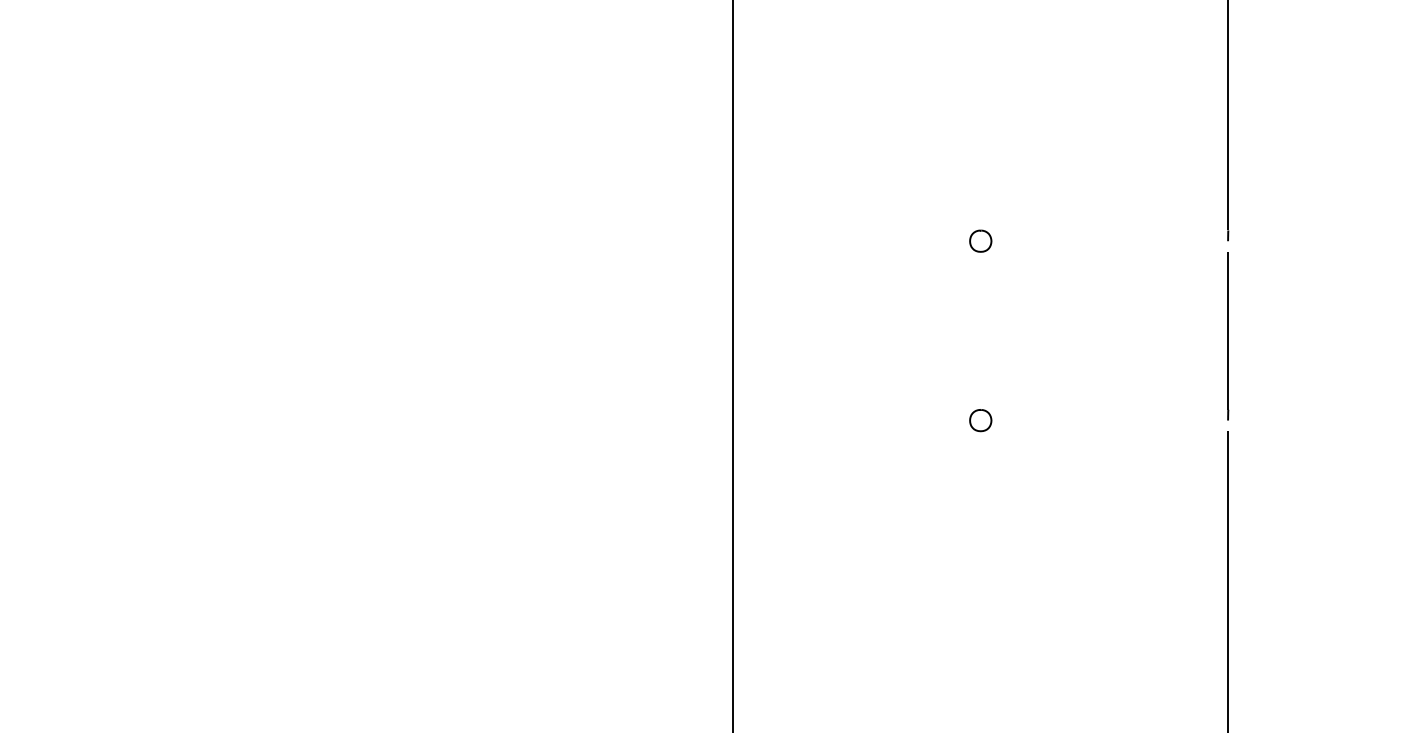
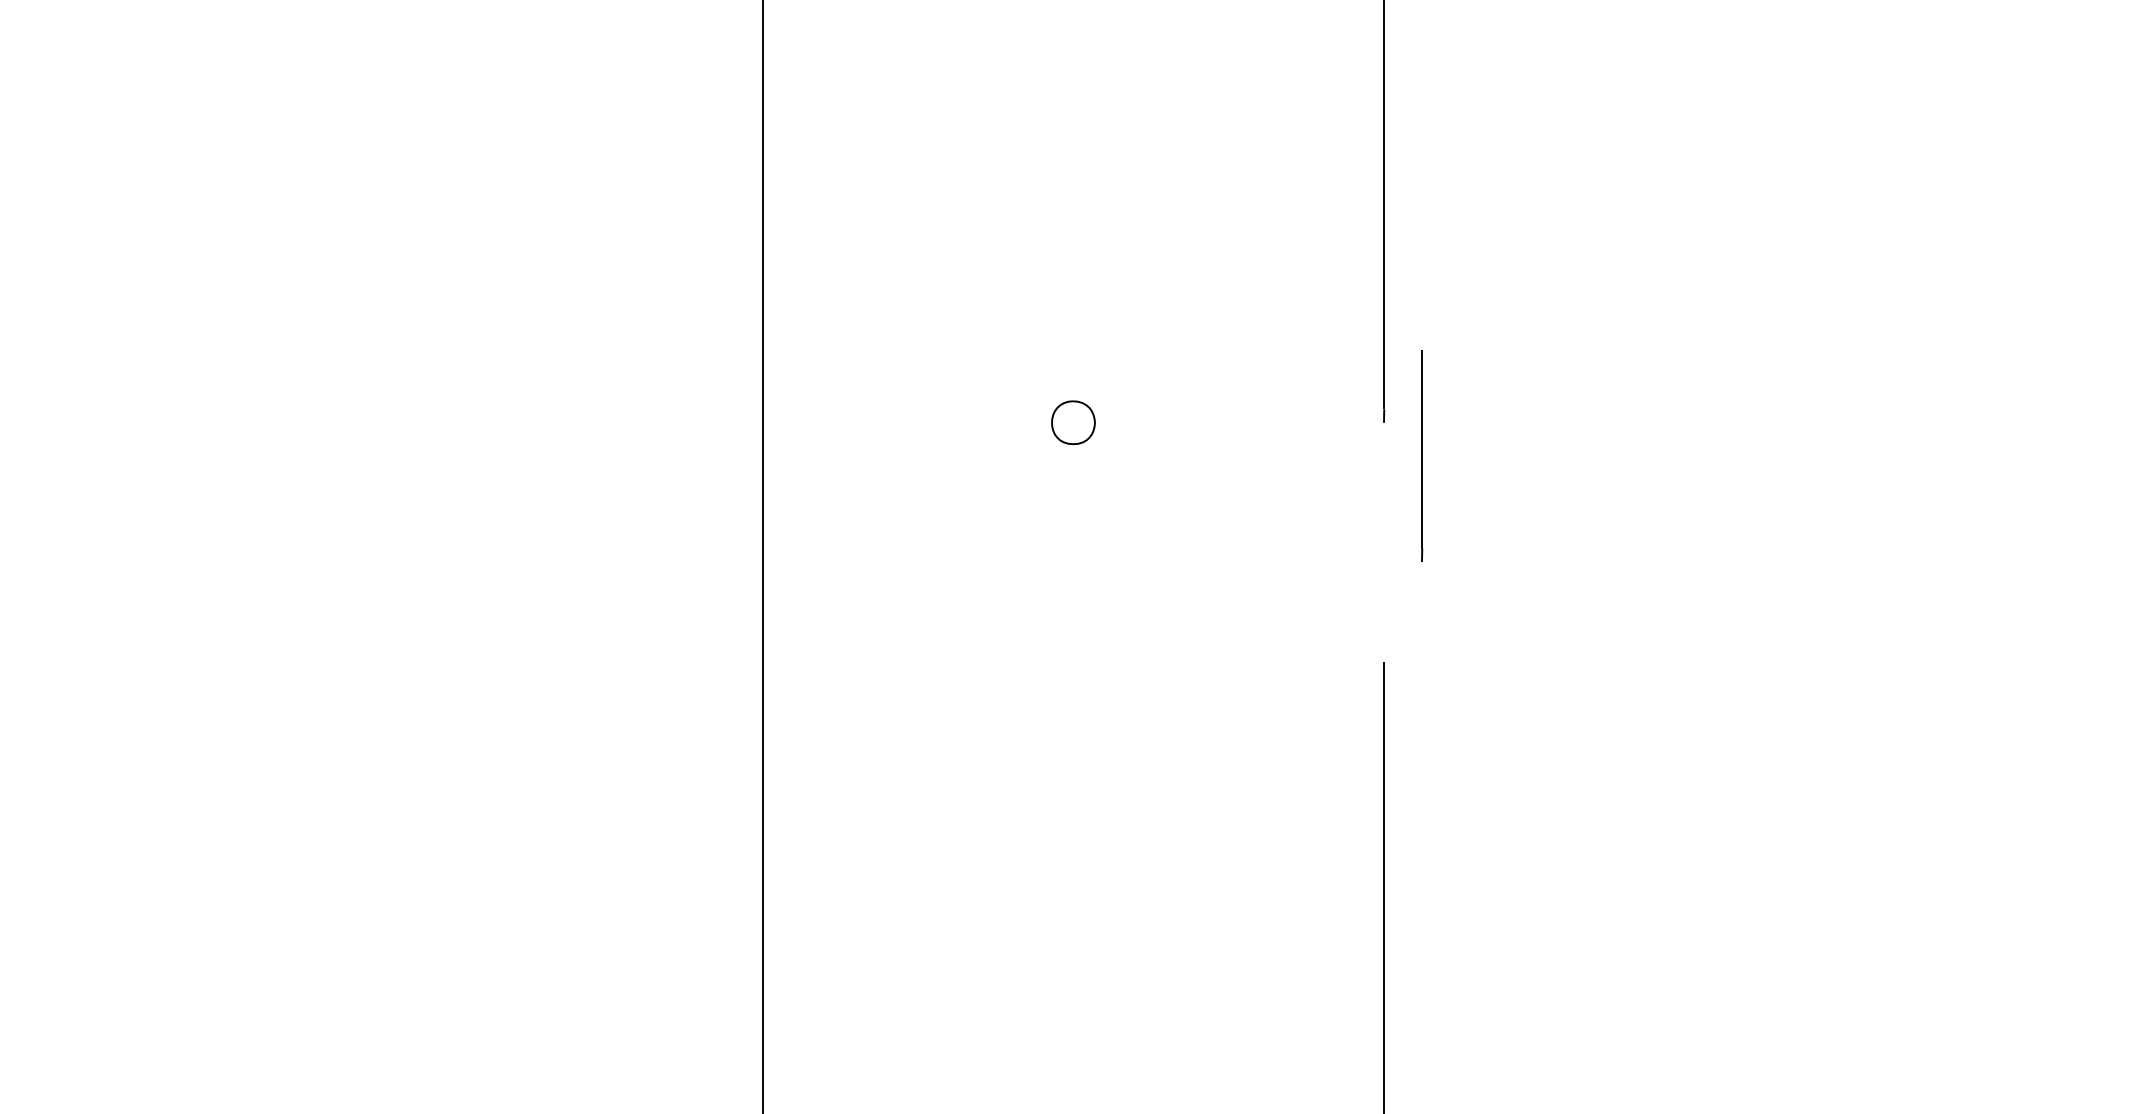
part: (980, 240) -> (1073, 422), size x1.6
line: (1228, 335) -> (1422, 455), moved
part: (980, 420) -> (1073, 647), removed

